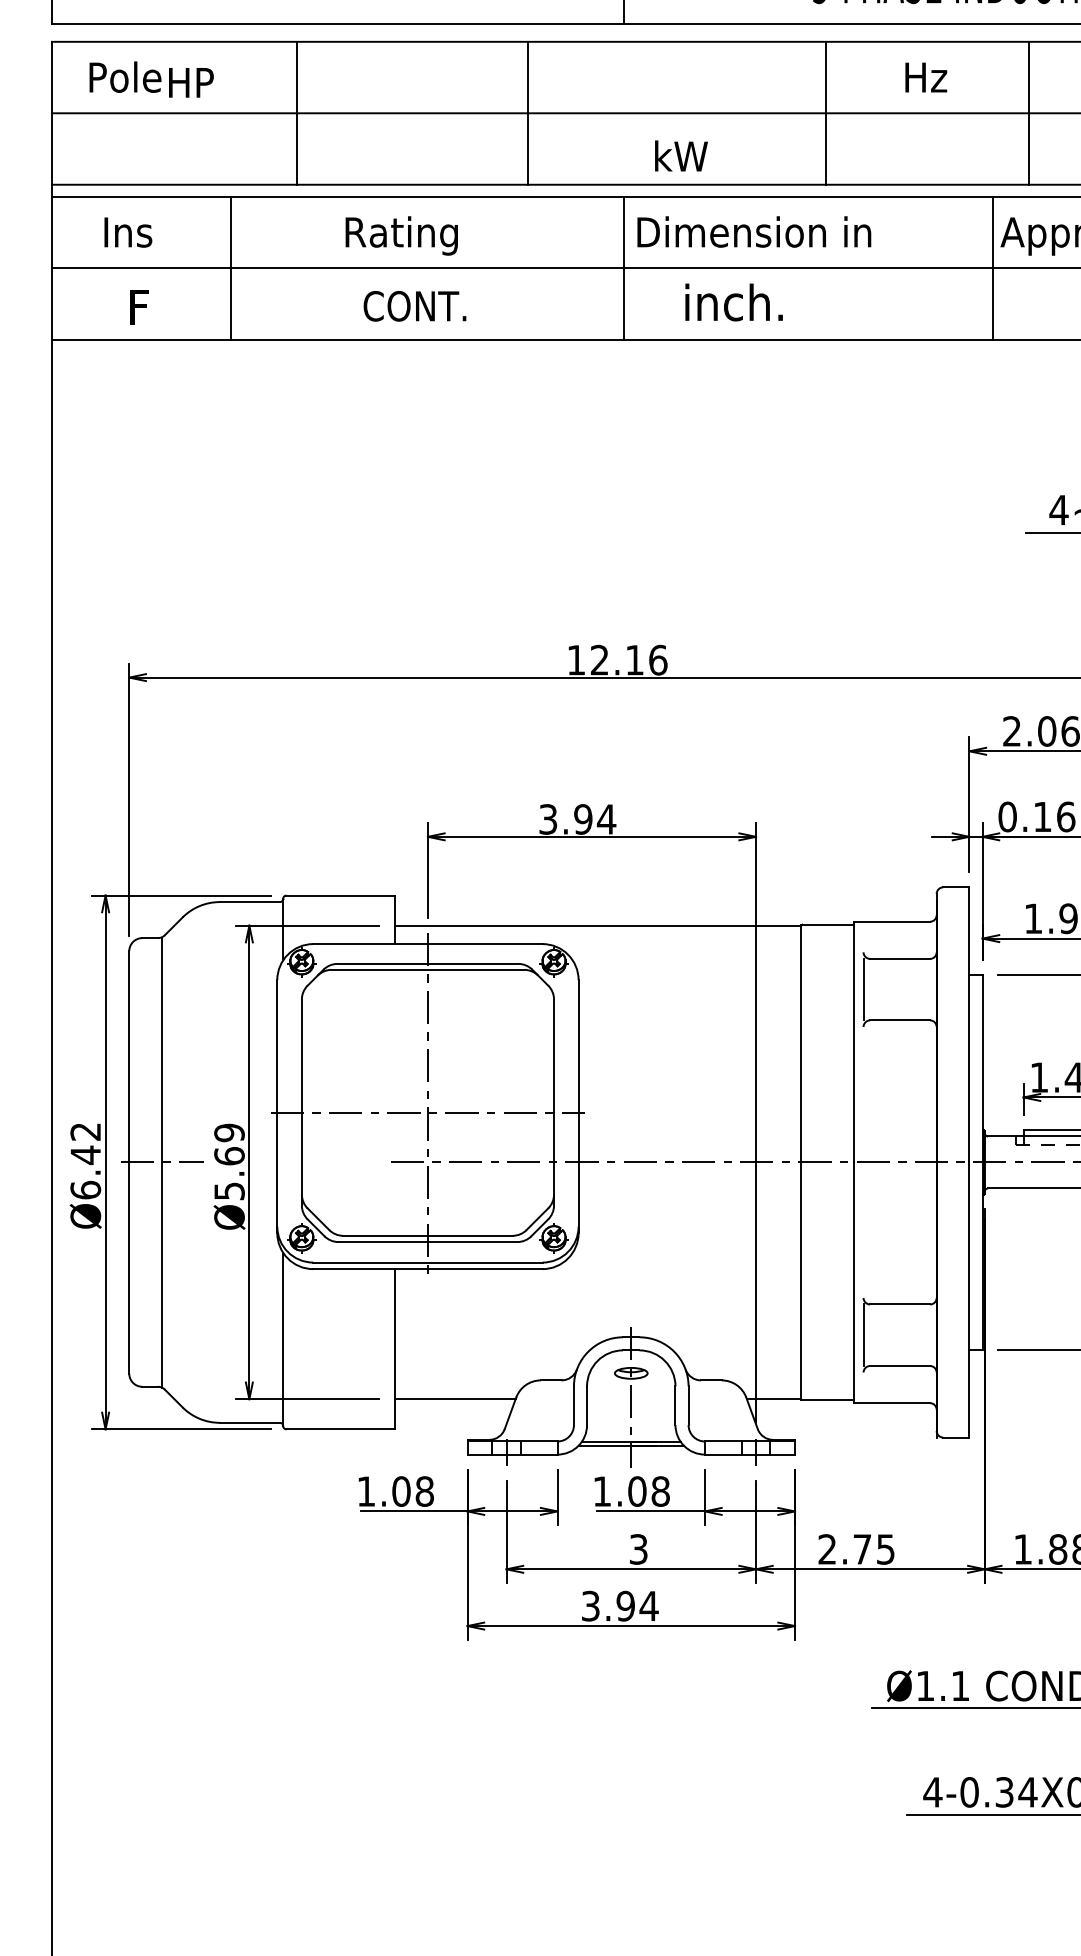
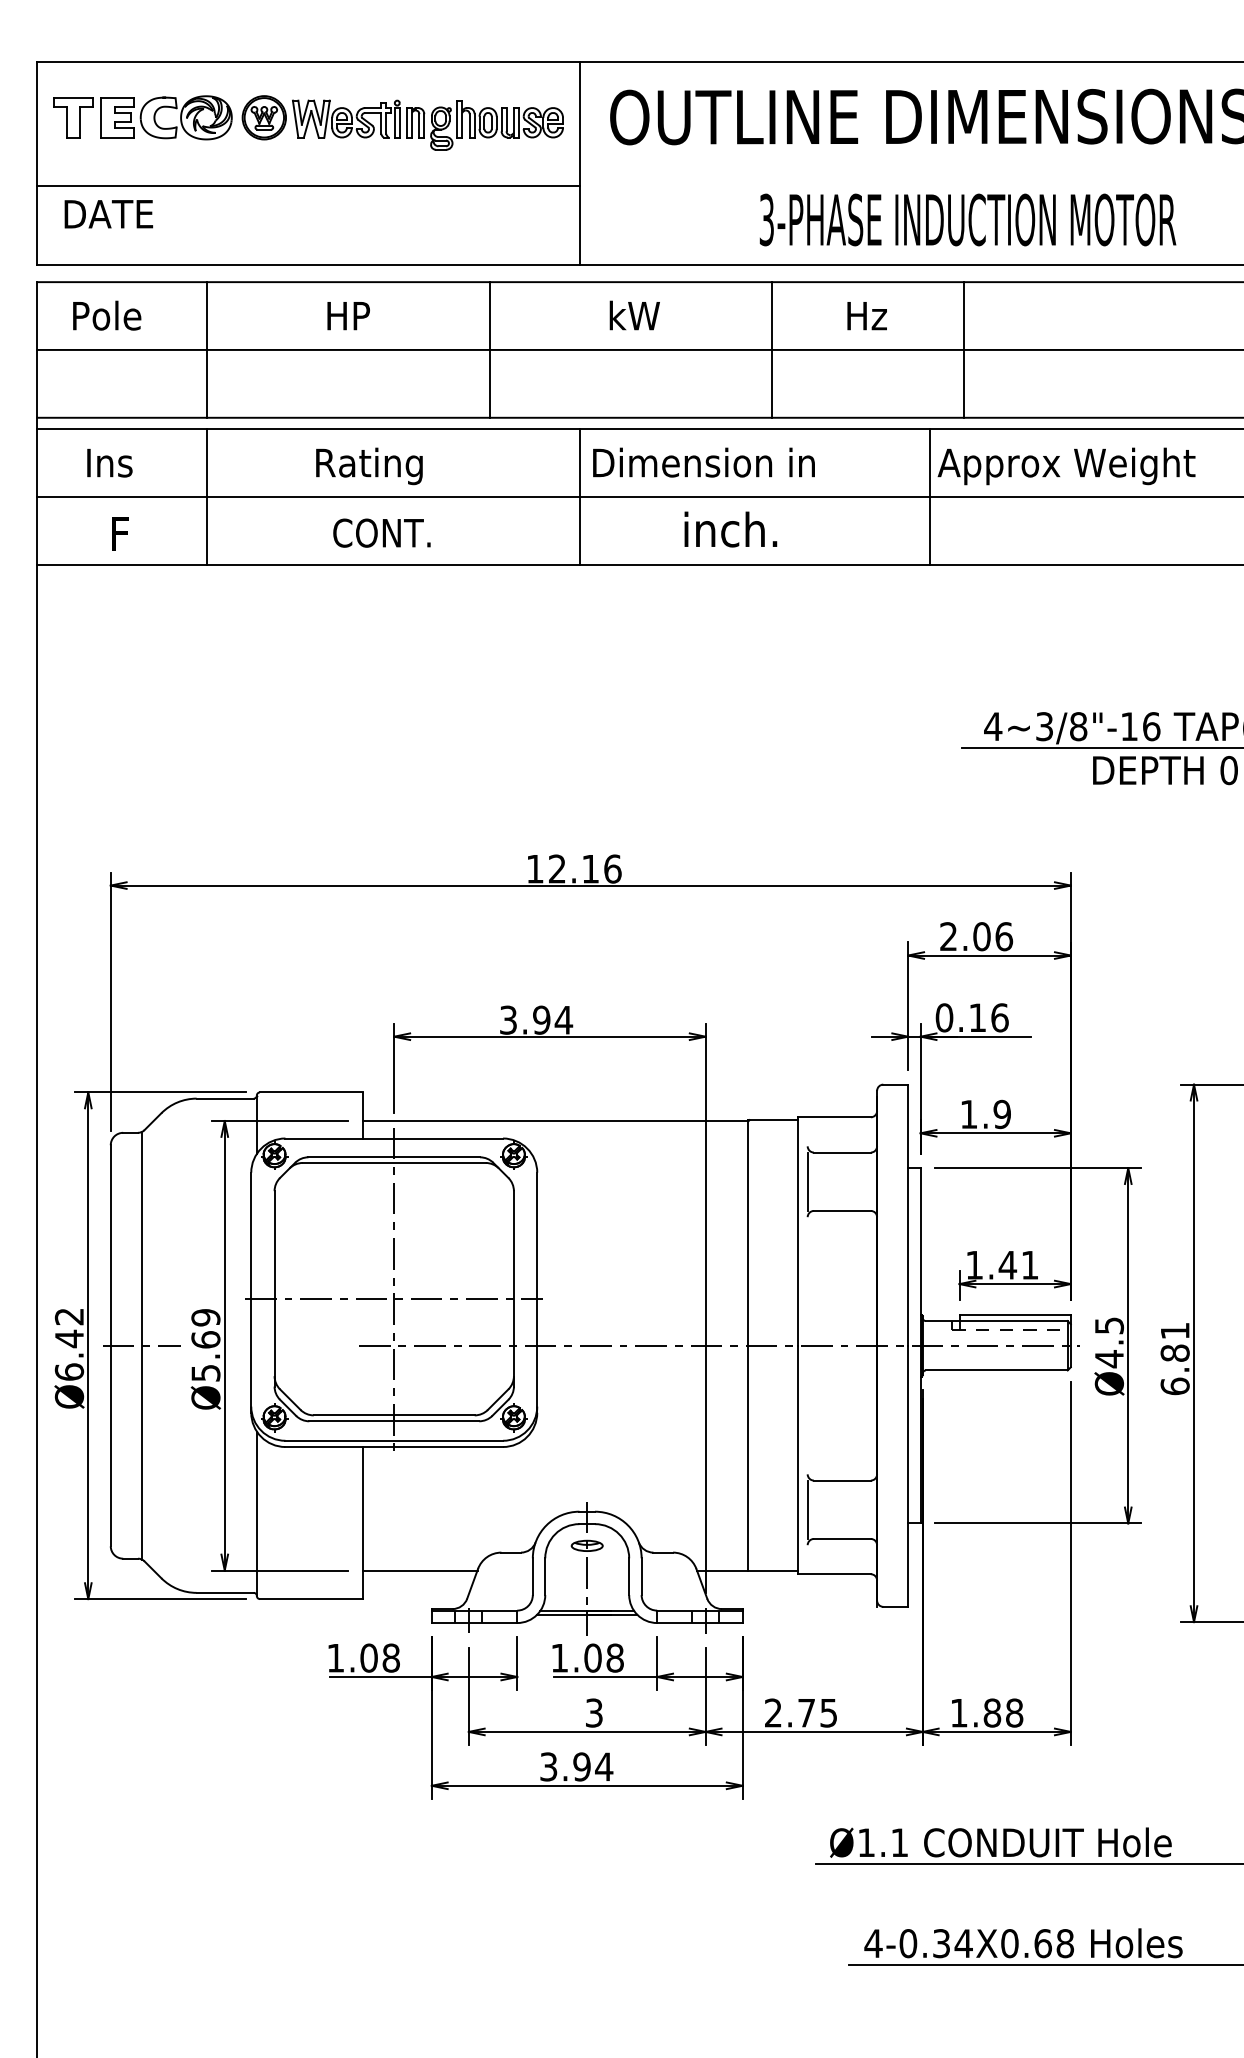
text: (191, 83) -> (348, 316), moved
line: (296, 112) -> (206, 349), moved
text: (681, 155) -> (634, 315), moved
text: (733, 302) -> (730, 529), moved

